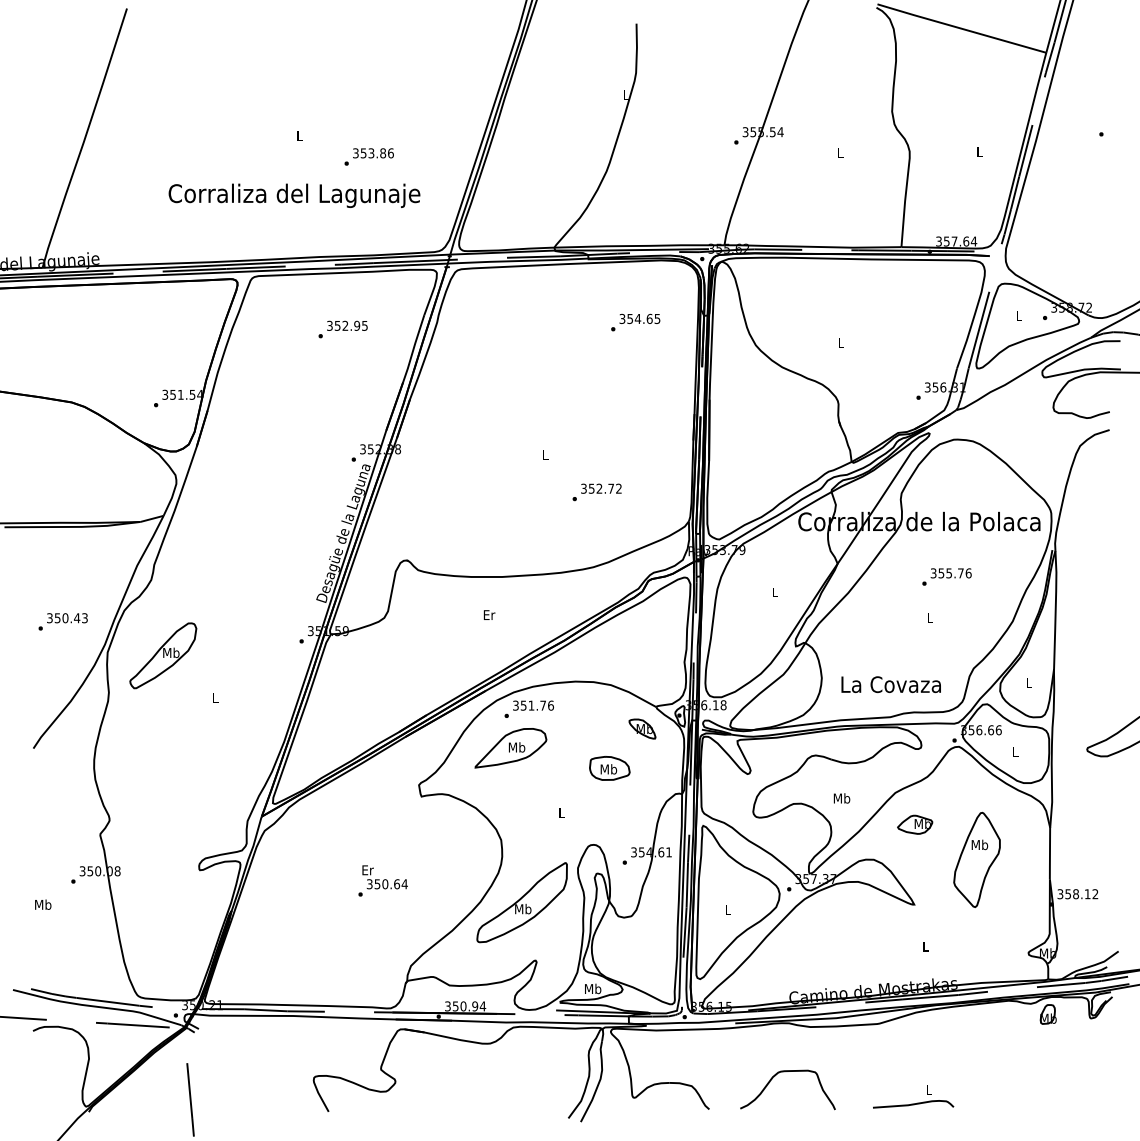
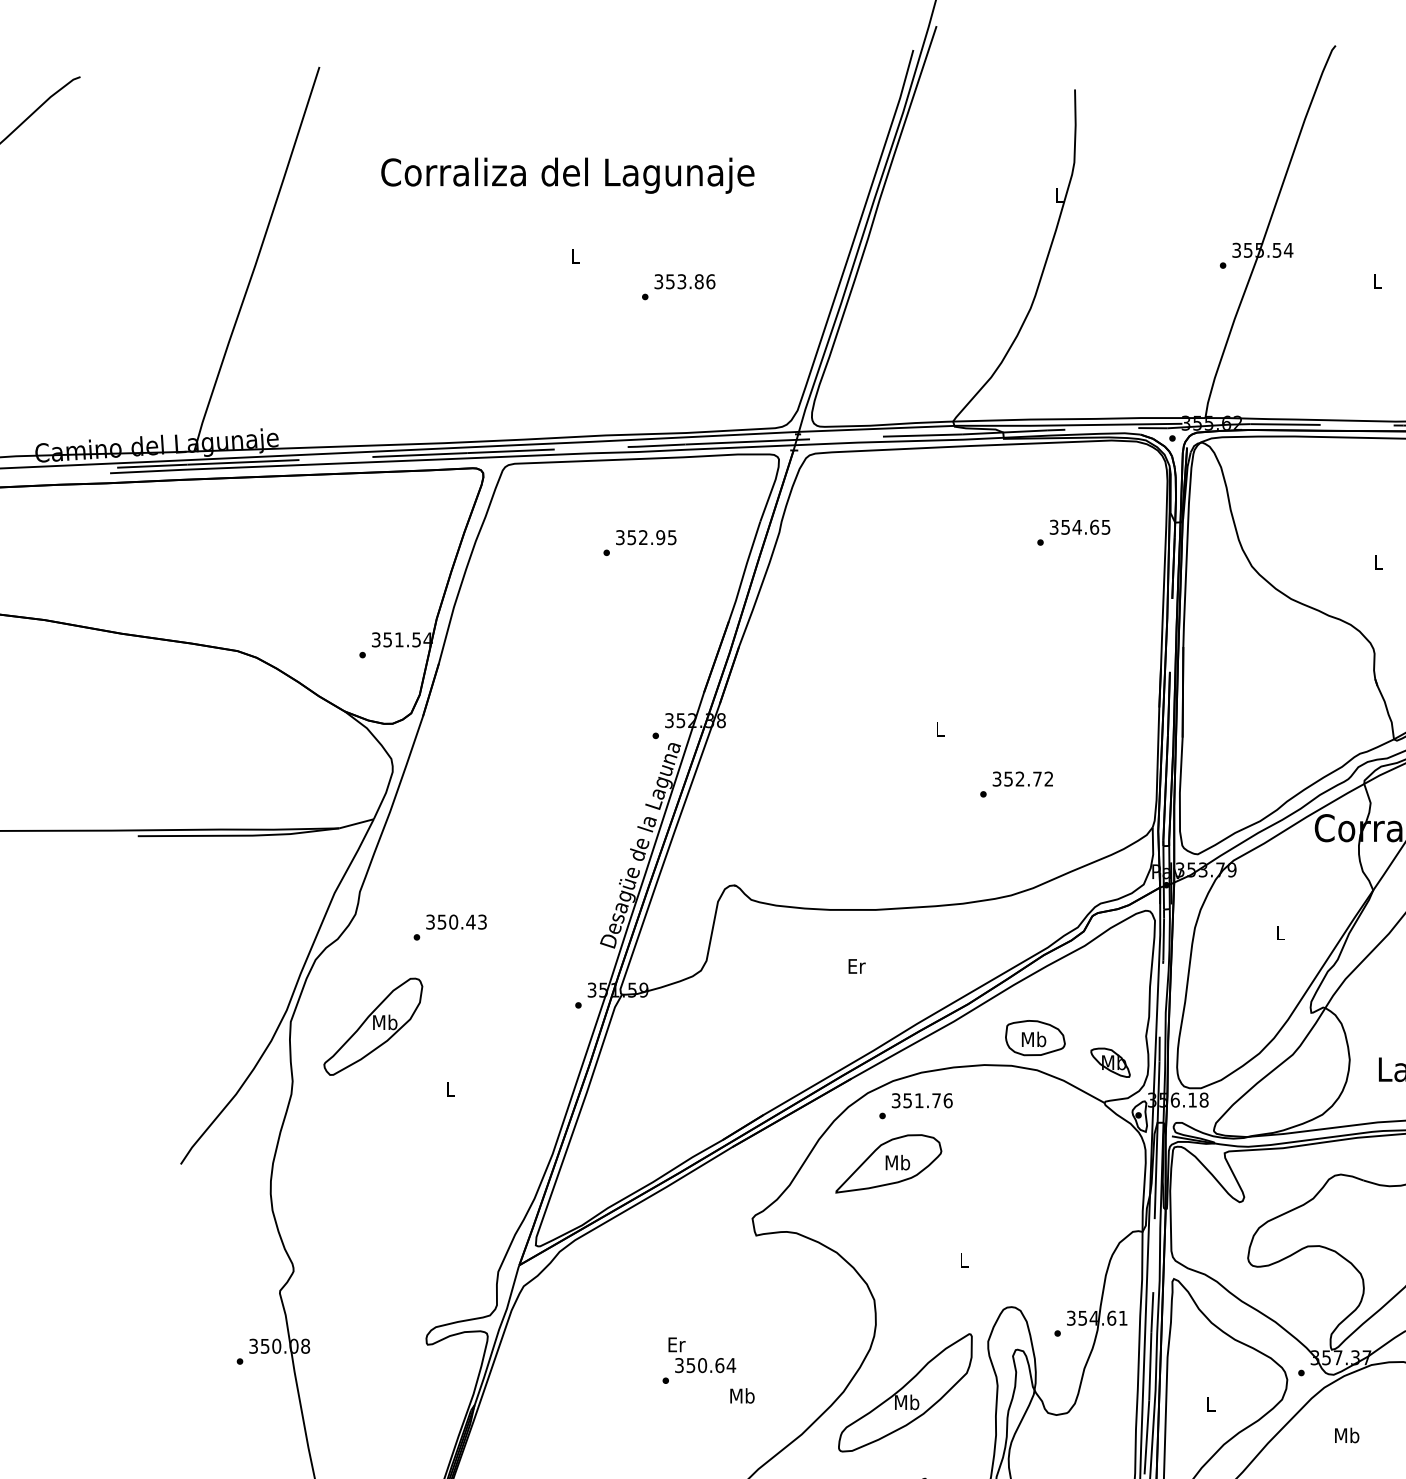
text: (294, 195) -> (567, 175), moved
text: (62, 621) -> (449, 926), moved
part: (642, 728) -> (1110, 1061), moved
part: (609, 768) -> (1034, 1038), moved
text: (841, 798) -> (1346, 1435), moved
text: (43, 904) -> (742, 1395), moved

